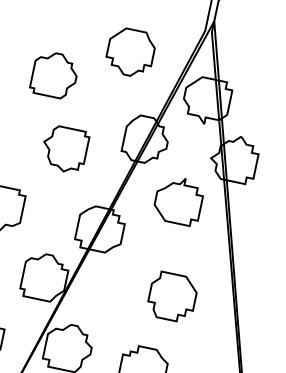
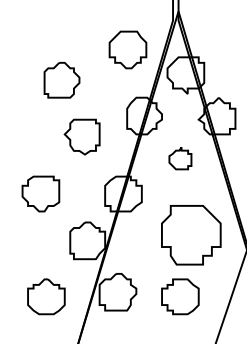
part: (130, 51) -> (127, 49), moved
part: (178, 200) -> (180, 158), size x0.6
part: (172, 297) -> (191, 235), size x1.6

